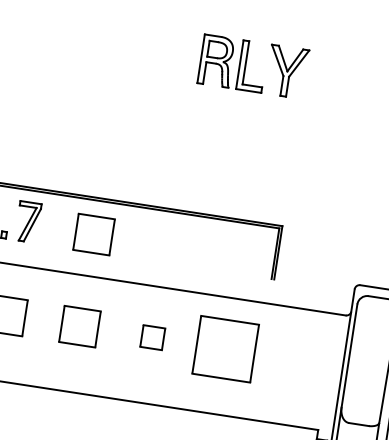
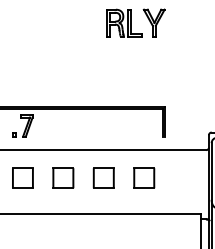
part: (94, 233) -> (63, 126), removed
part: (152, 336) -> (103, 177), size x1.67
part: (226, 347) -> (144, 177), size x0.62

